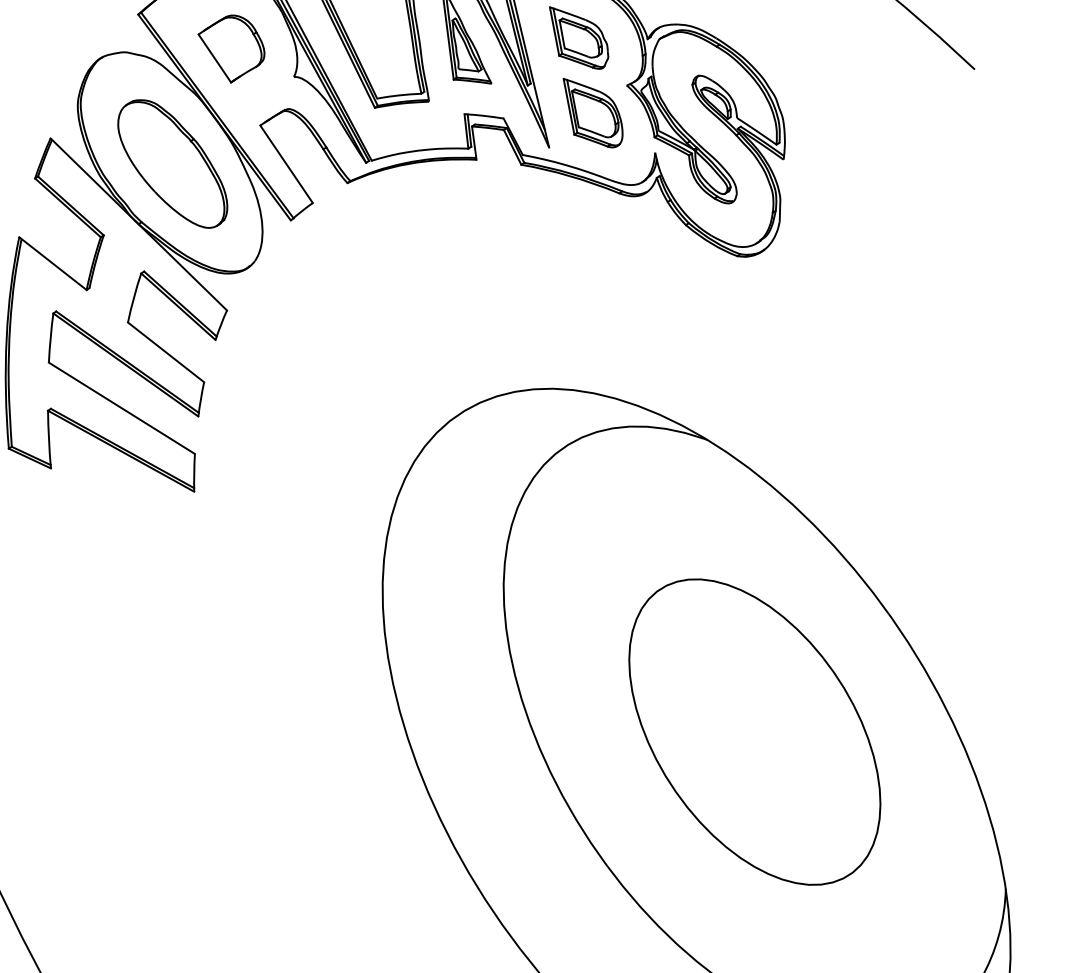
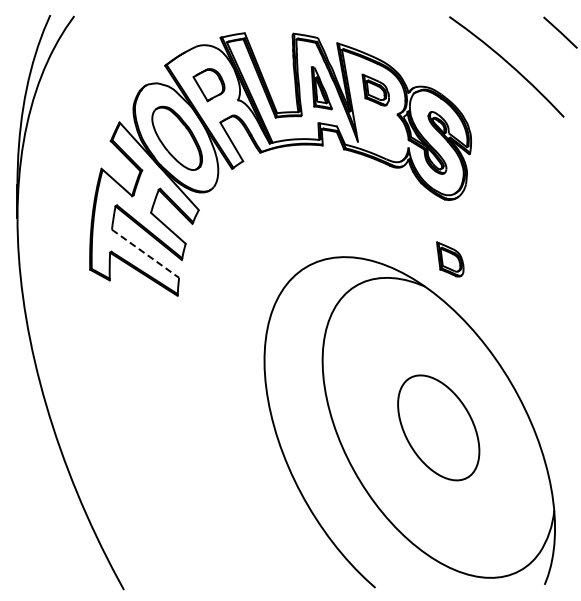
part: (594, 112) -> (450, 259), moved
line: (121, 409) -> (145, 254), solid -> dashed
part: (754, 731) -> (438, 427), size x0.7

